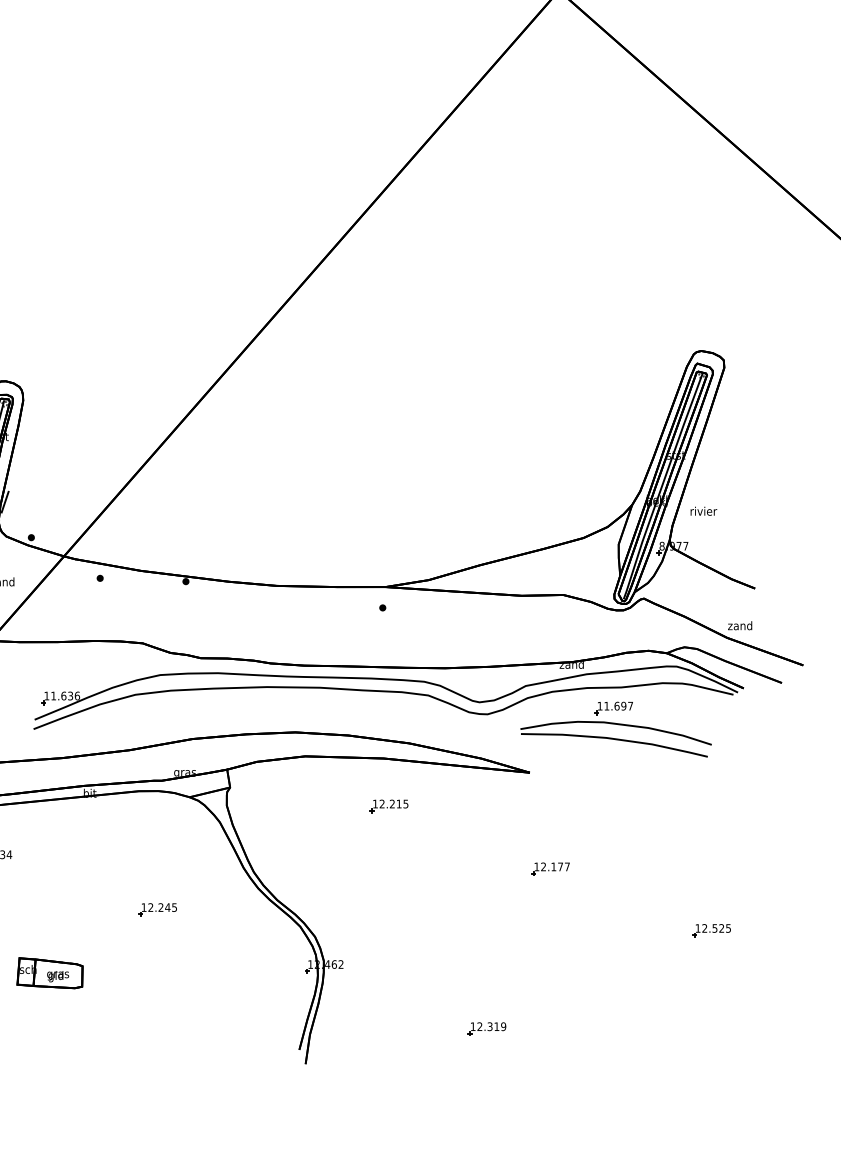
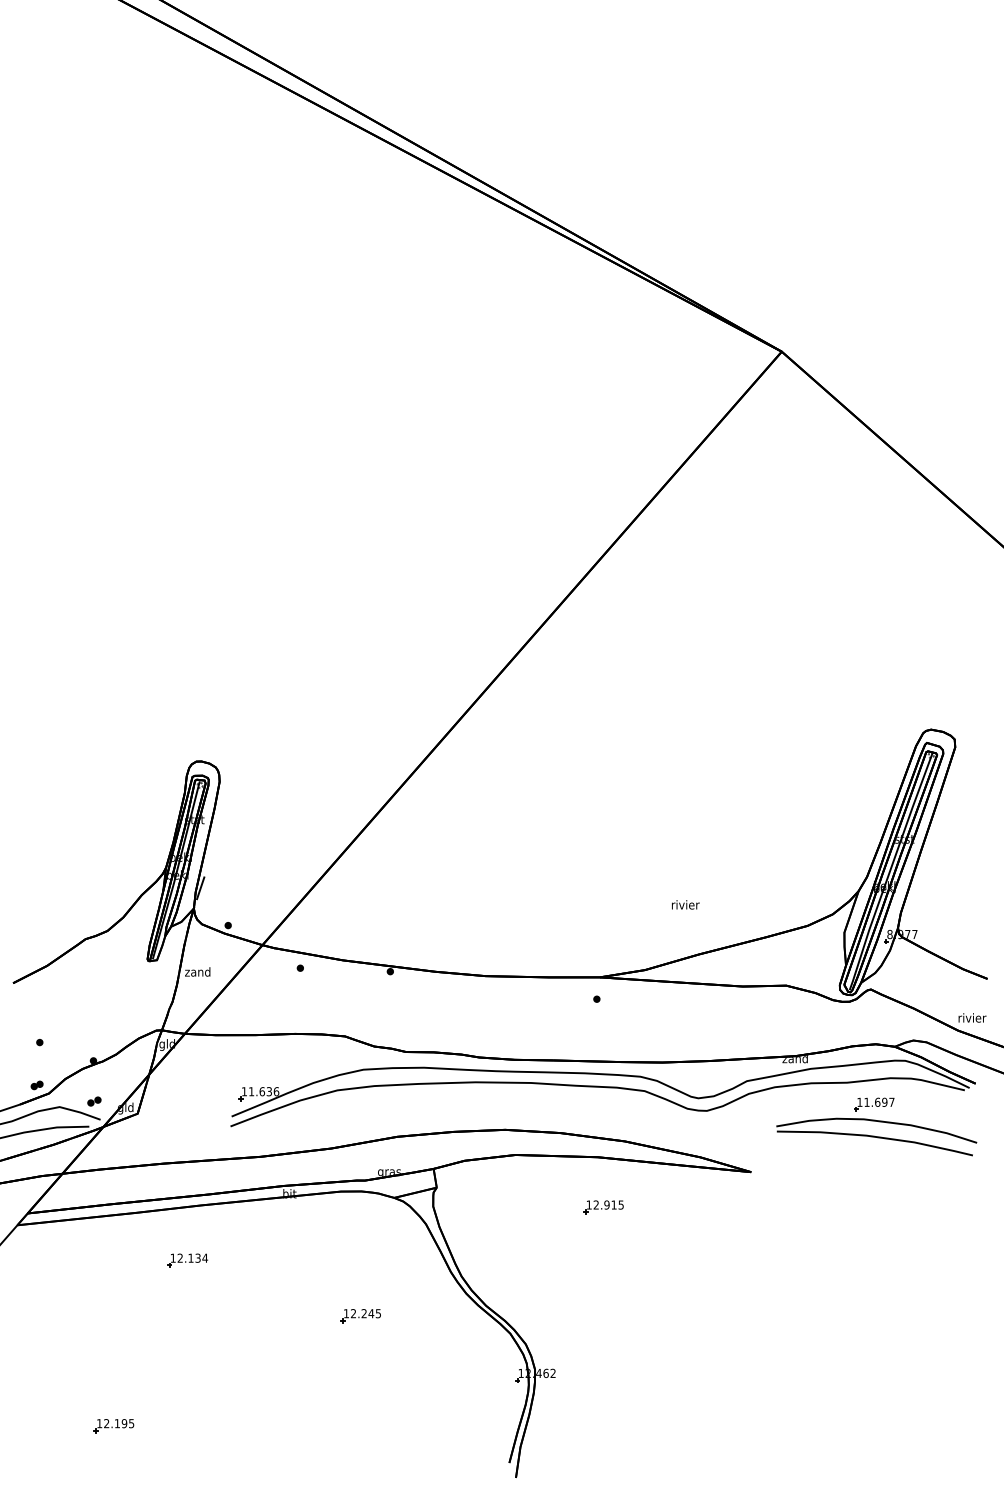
text: (703, 510) -> (685, 904), moved
text: (740, 625) -> (972, 1017), zand -> rivier
part: (615, 729) -> (876, 1126), moved
text: (391, 803) -> (606, 1204), 12.215 -> 12.915
part: (550, 869) -> (772, 1273), removed
part: (711, 931) -> (941, 1338), removed
part: (49, 973) -> (247, 1382), removed
part: (486, 1029) -> (705, 1441), removed

